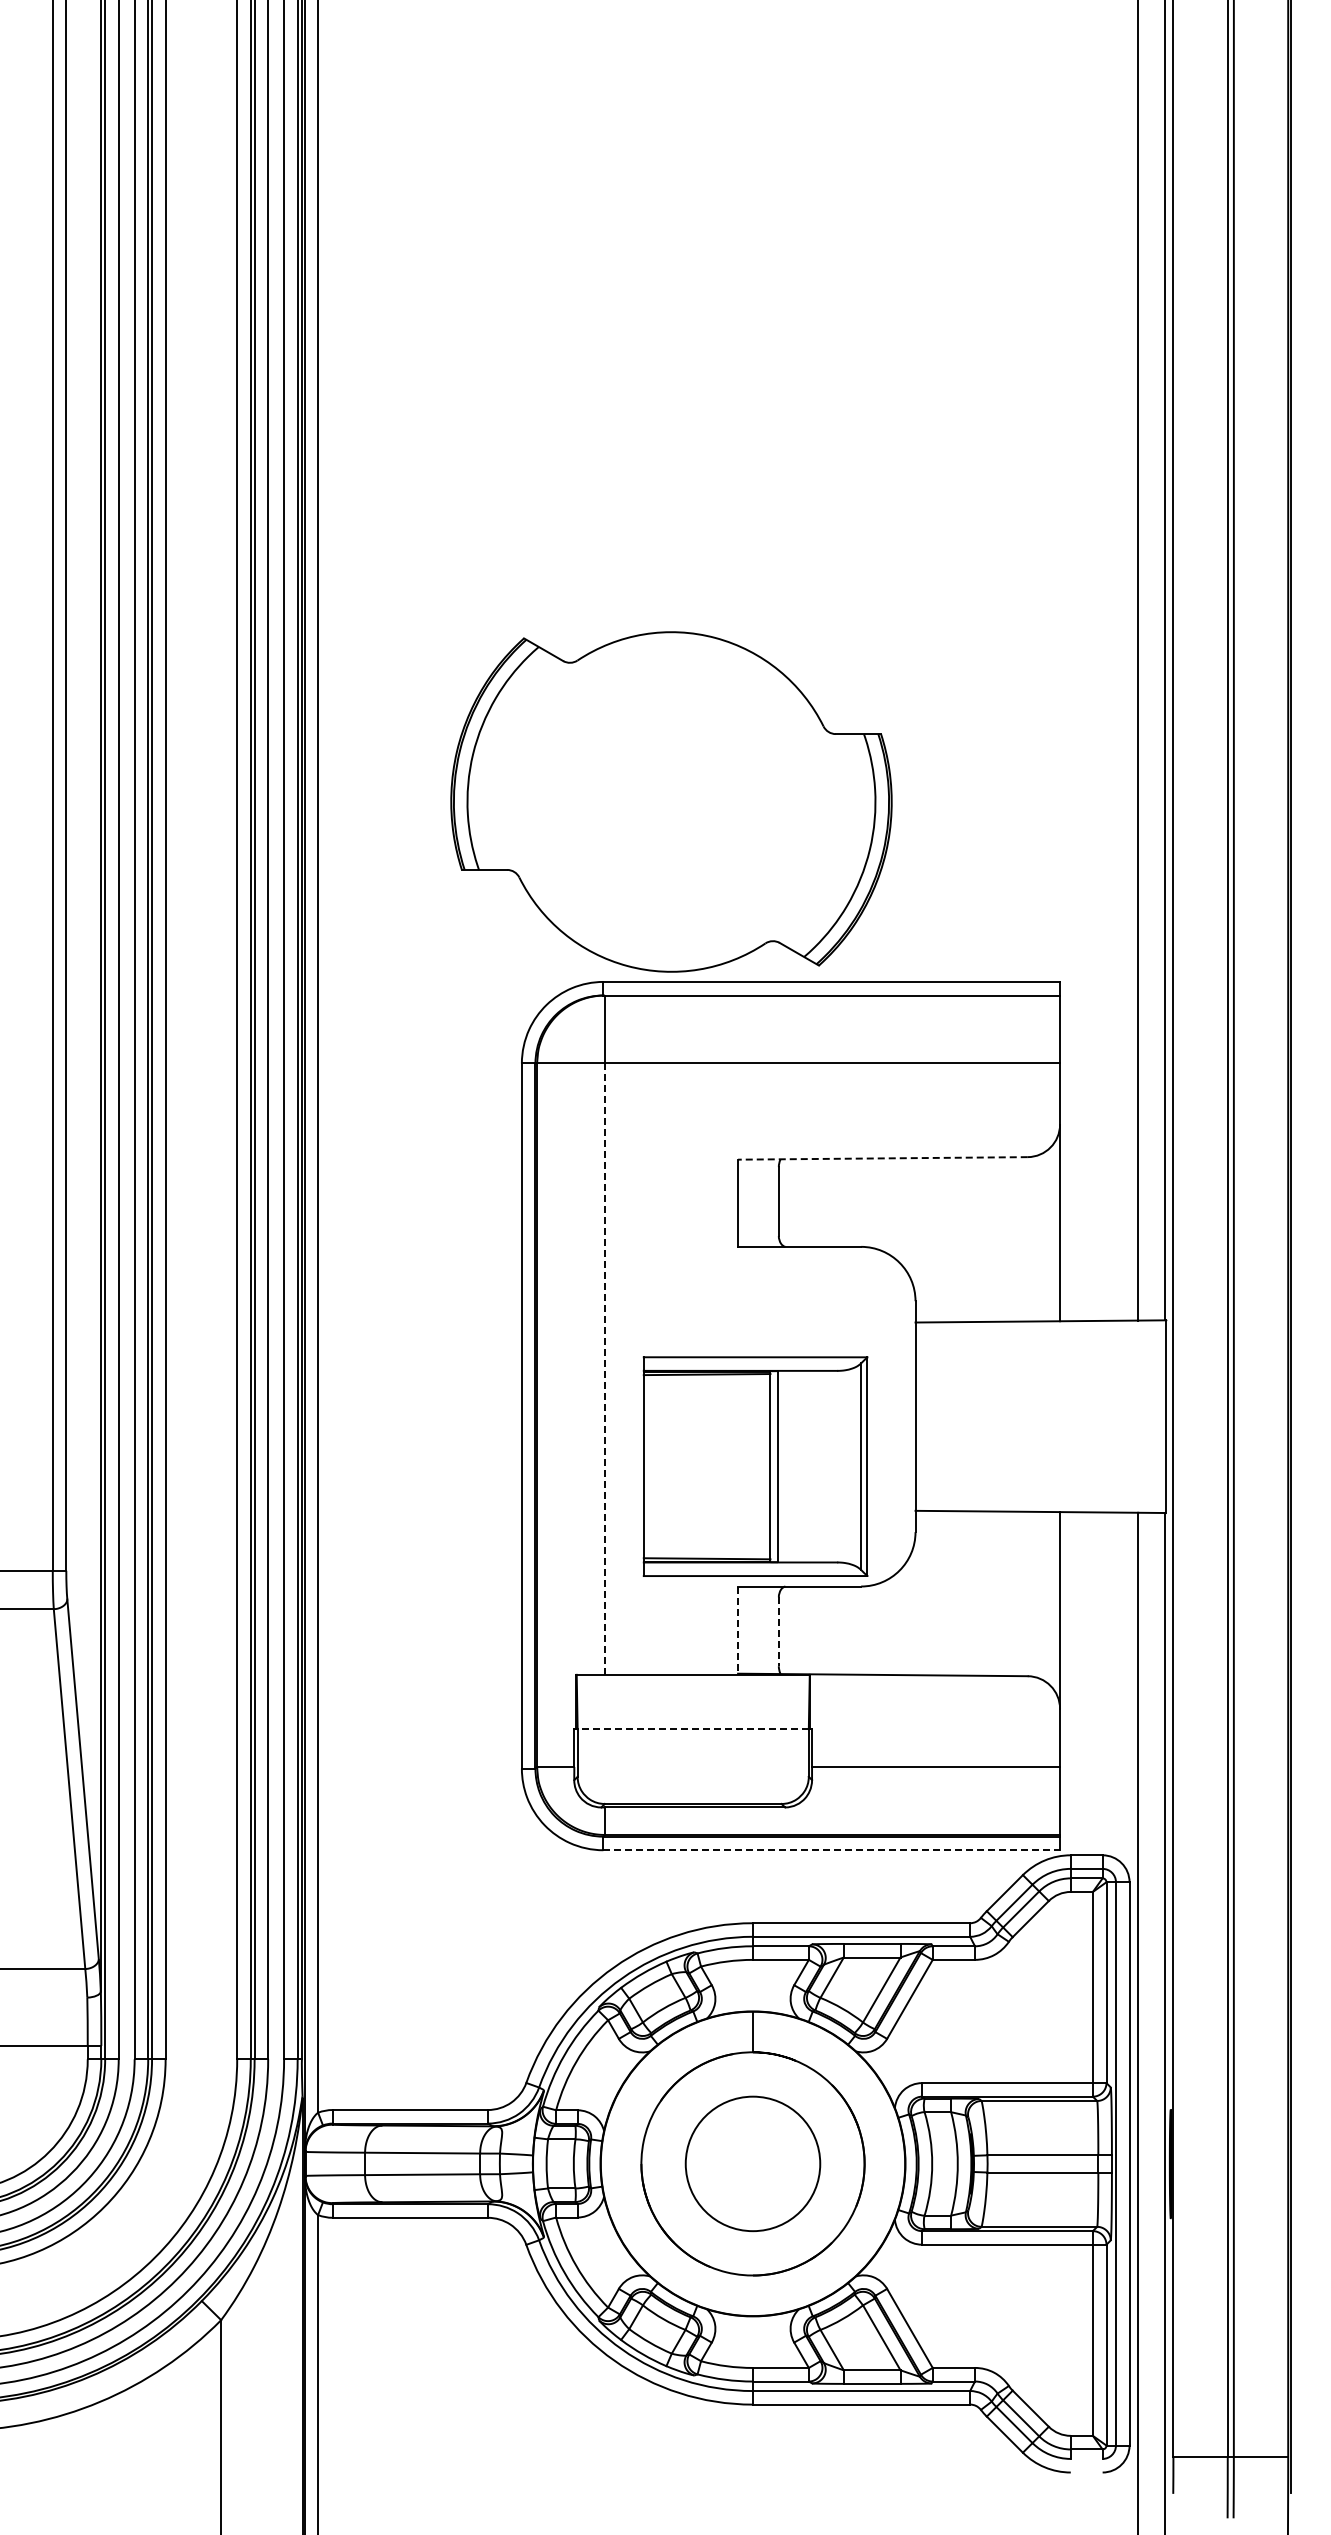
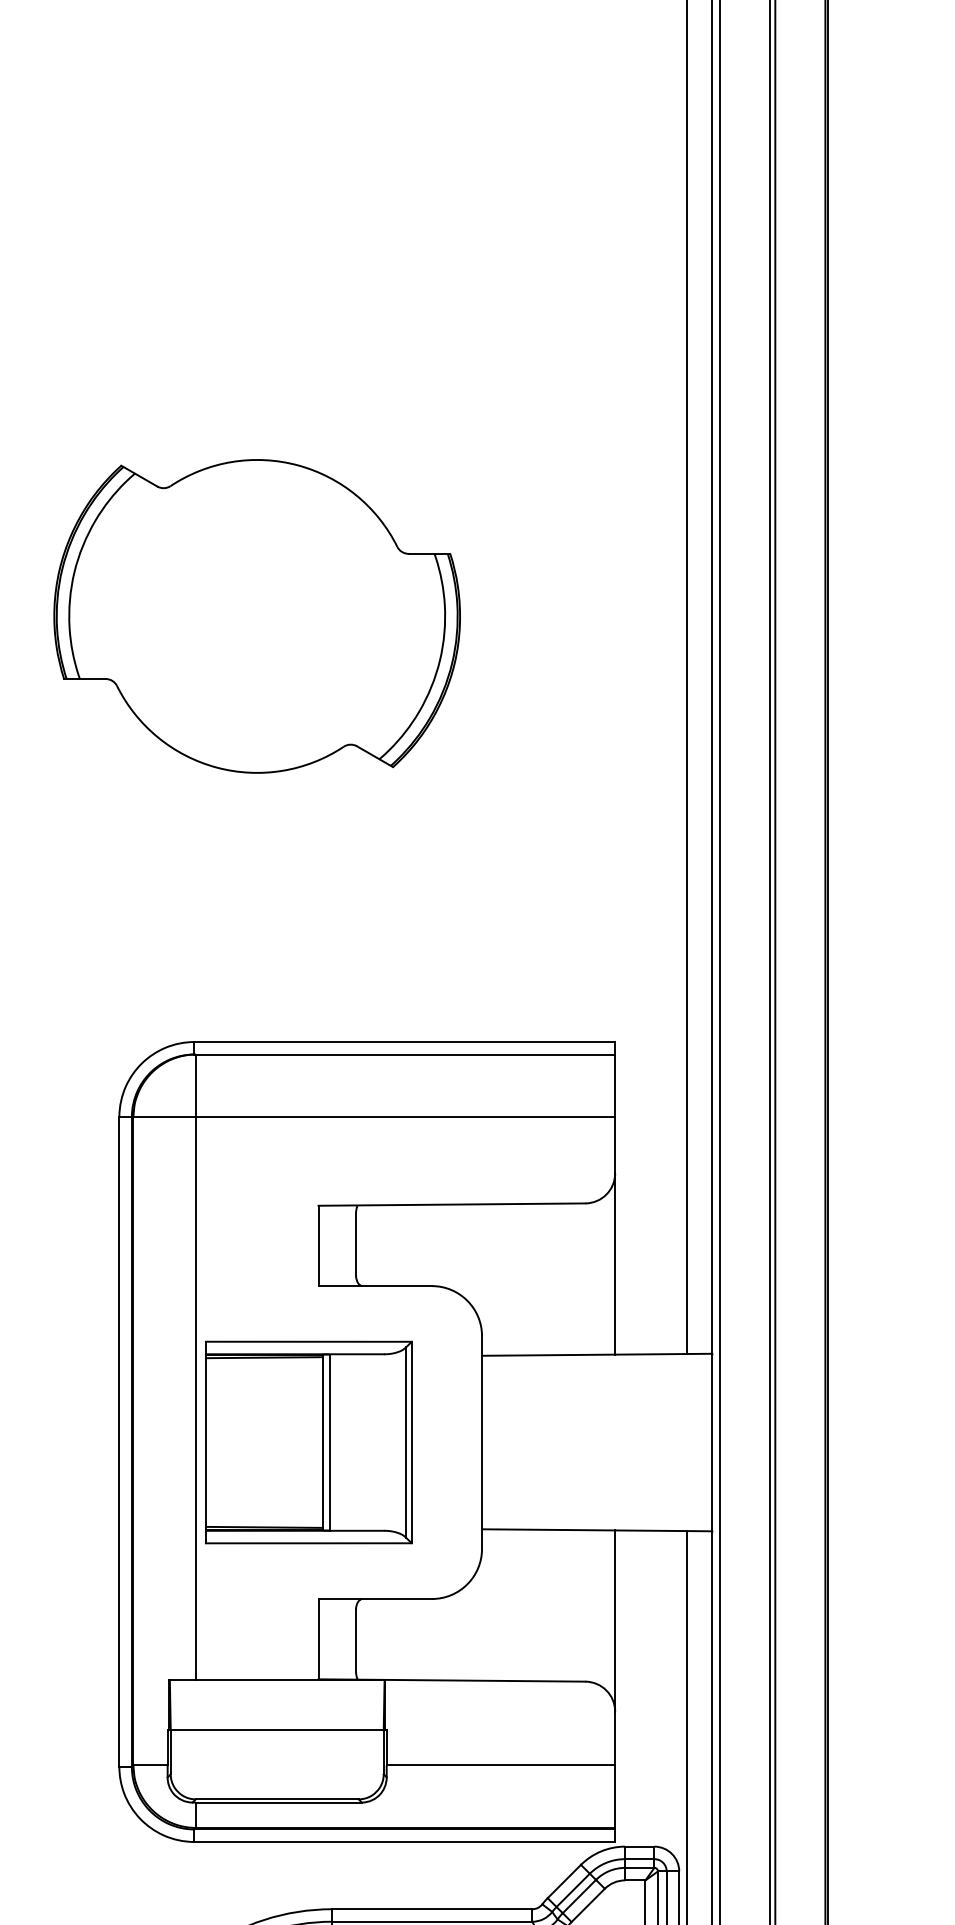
part: (671, 801) -> (257, 615), moved
line: (882, 1158) -> (451, 1204), dashed -> solid
line: (605, 1369) -> (196, 1399), dashed -> solid
part: (755, 1466) -> (308, 1442), moved
line: (738, 1630) -> (318, 1639), dashed -> solid
line: (778, 1632) -> (355, 1641), dashed -> solid
line: (693, 1729) -> (277, 1730), dashed -> solid
line: (832, 1850) -> (405, 1842), dashed -> solid

